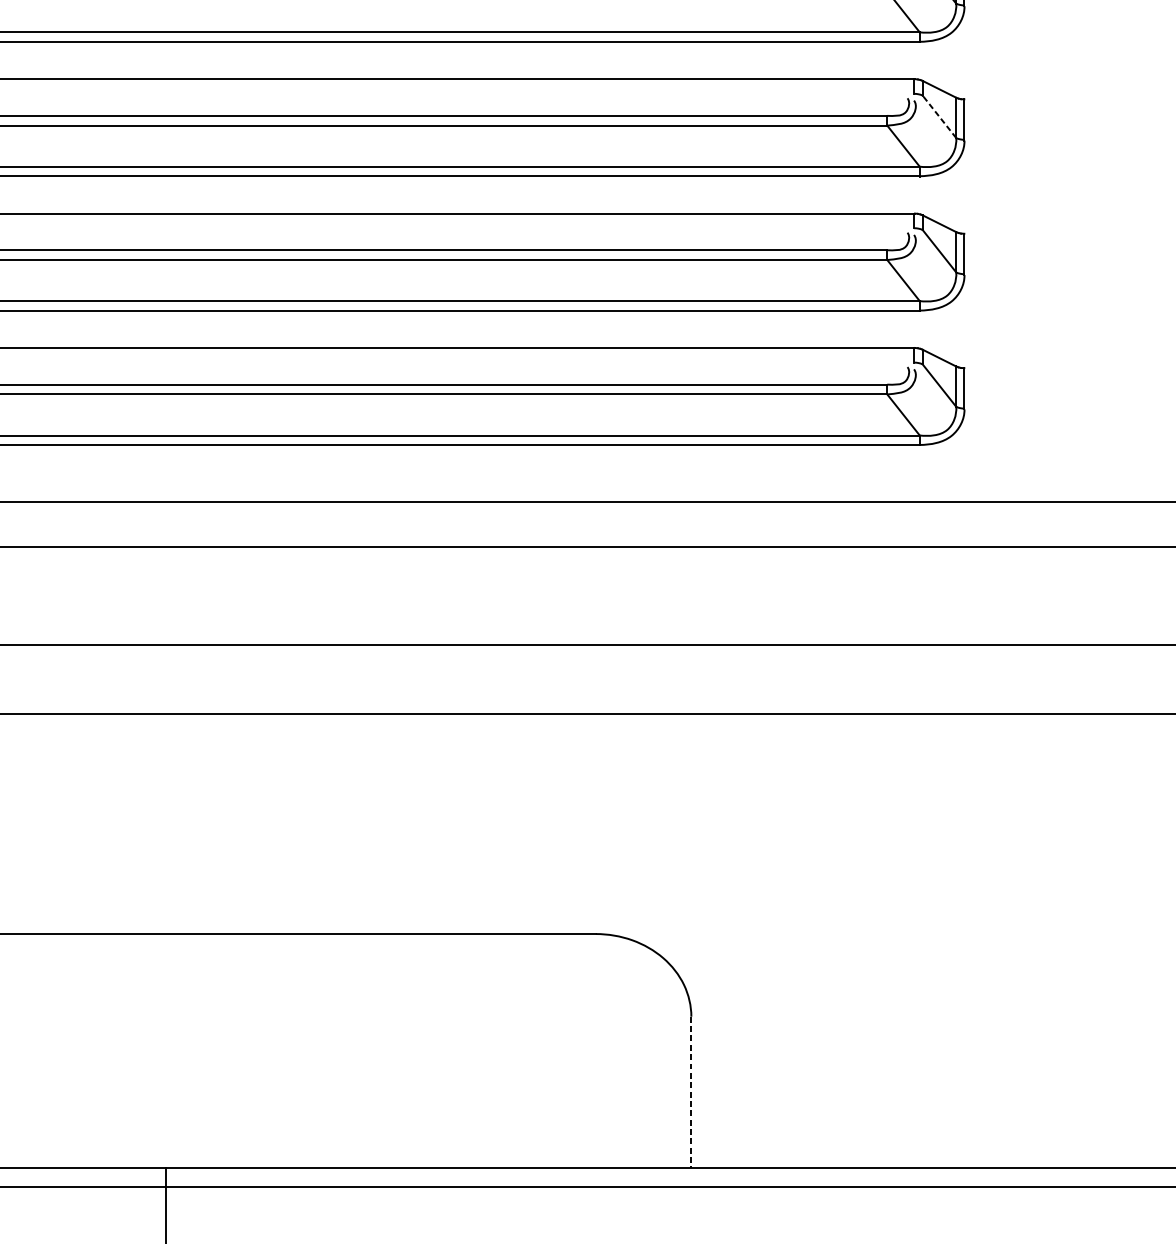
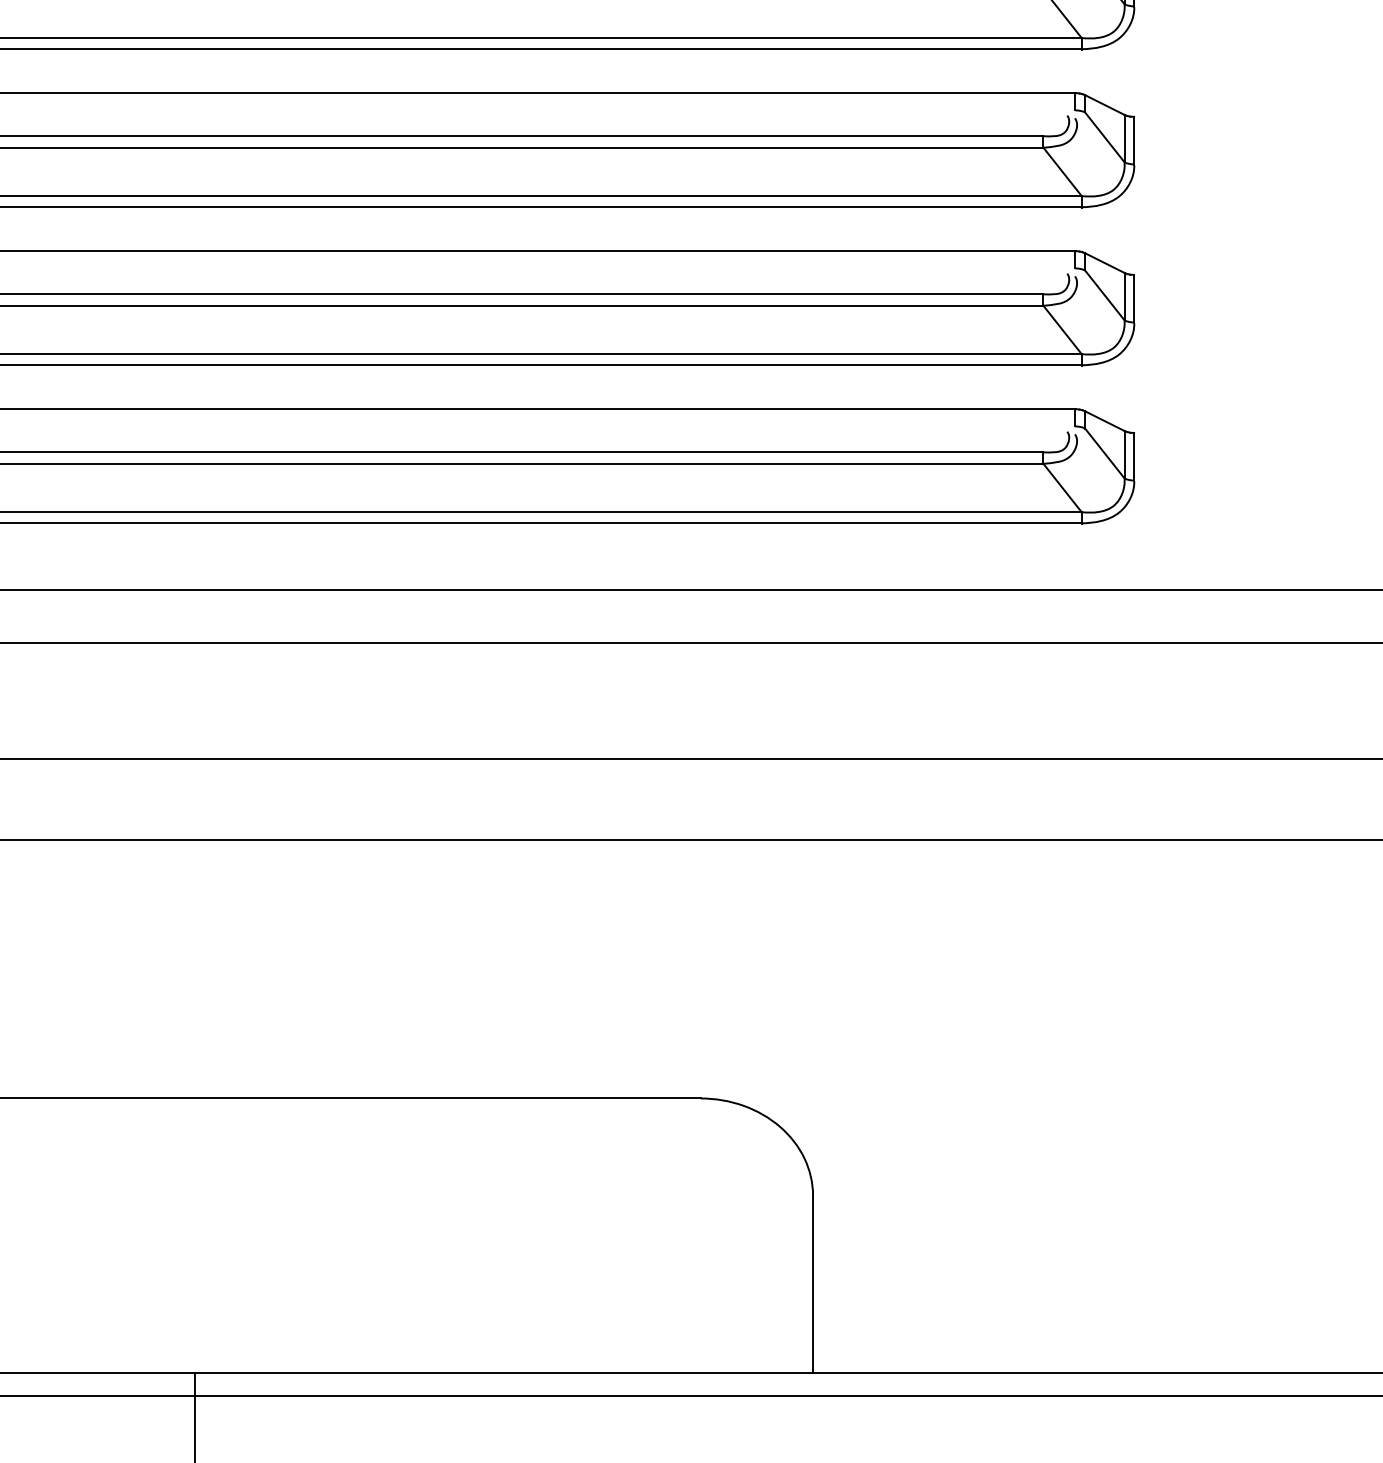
line: (939, 116) -> (1104, 137), dashed -> solid
line: (691, 1092) -> (813, 1284), dashed -> solid

